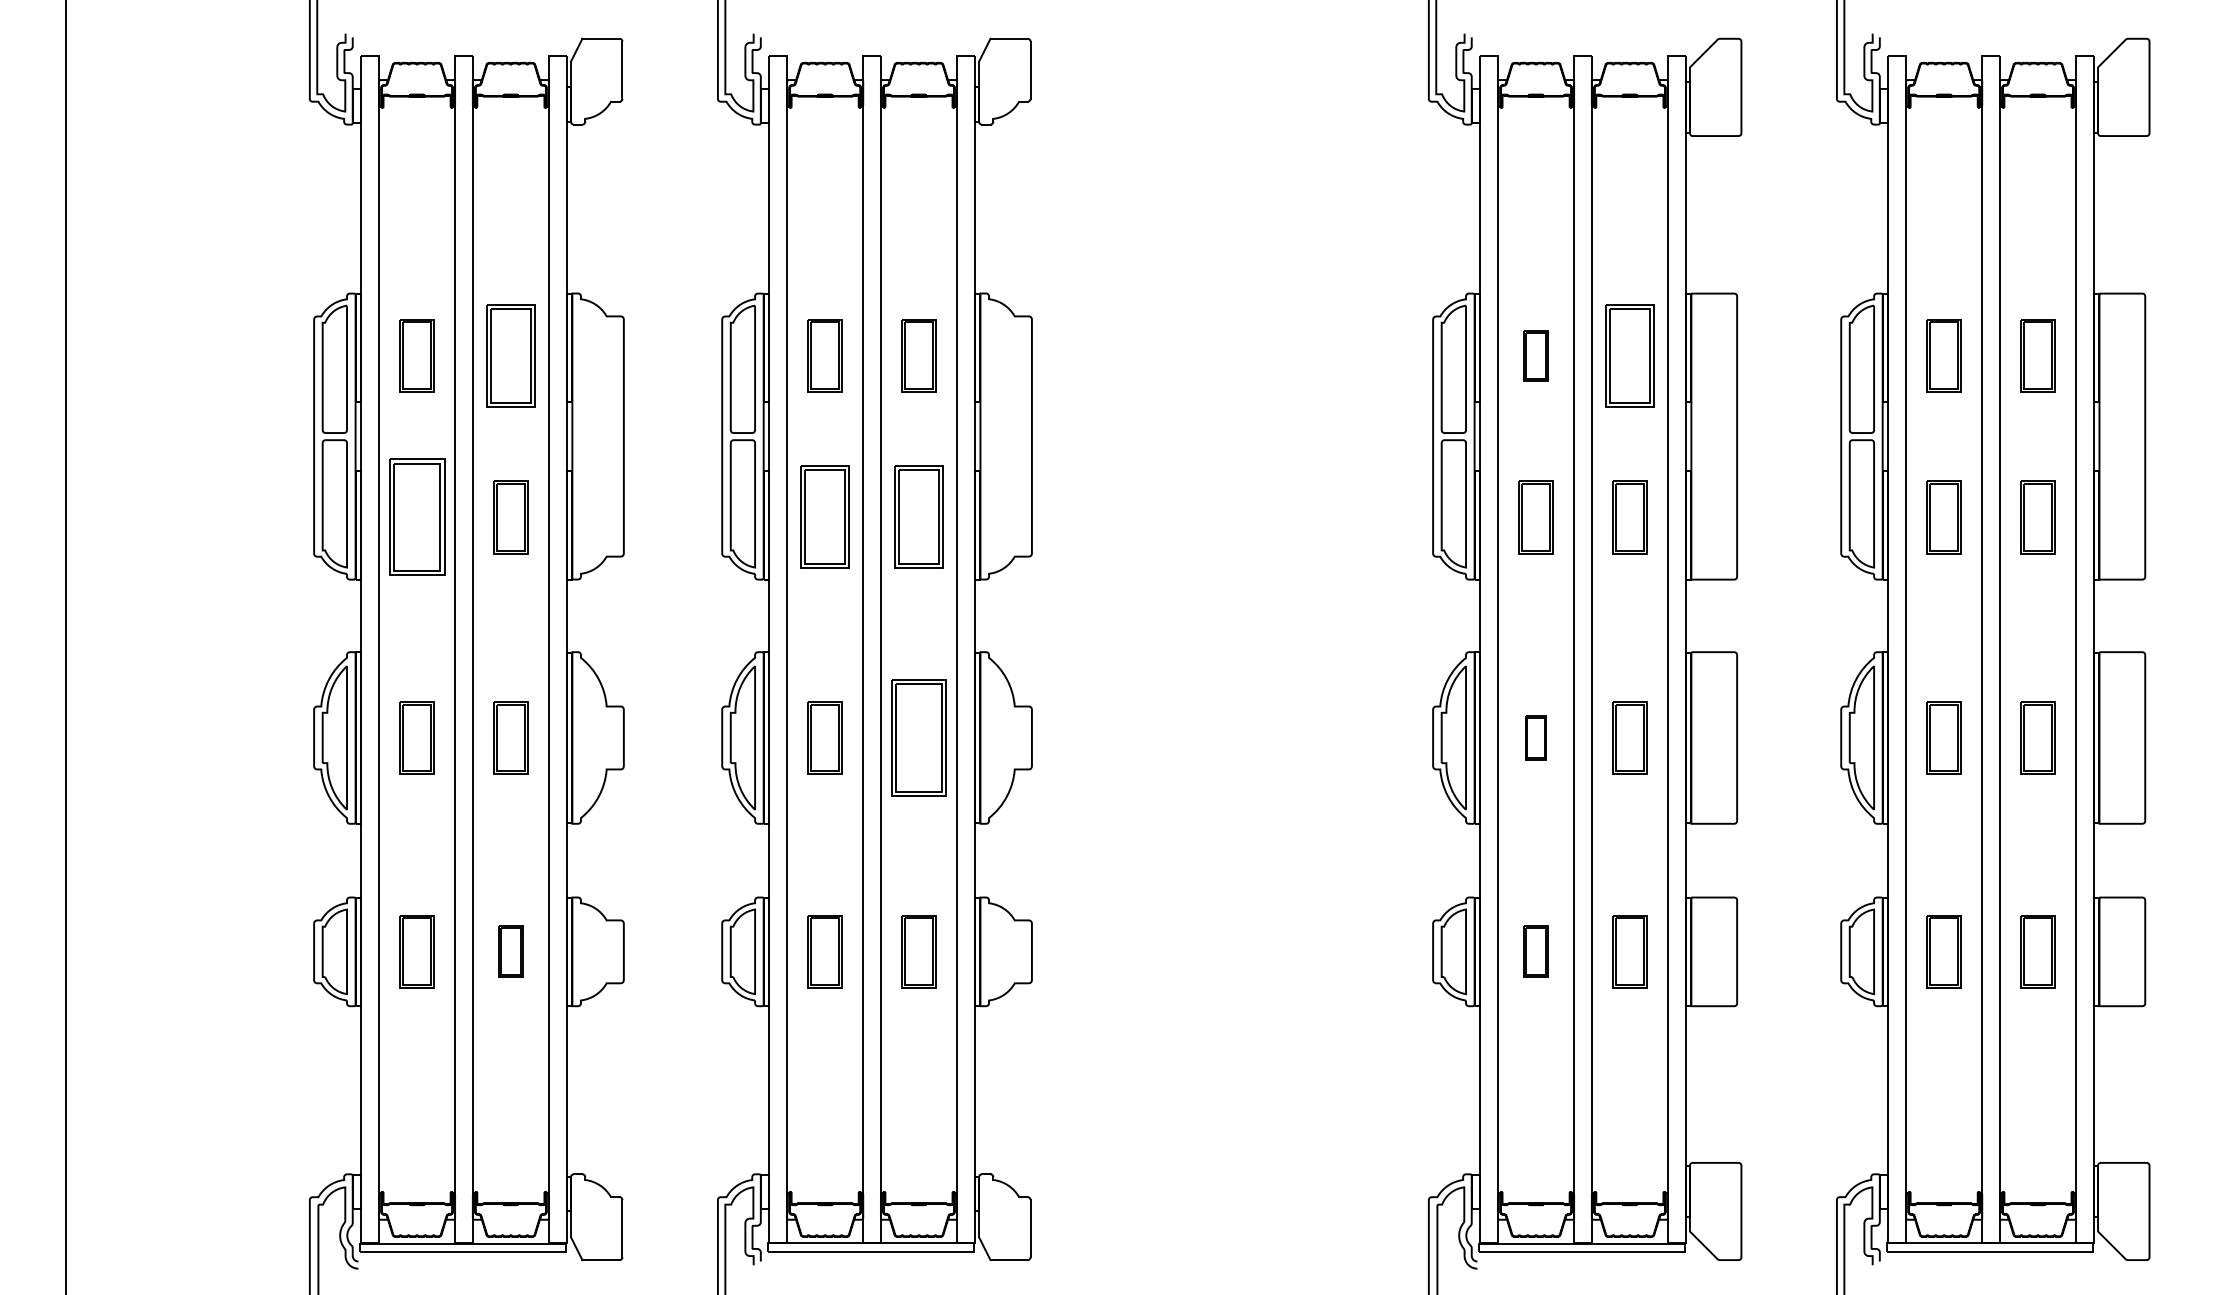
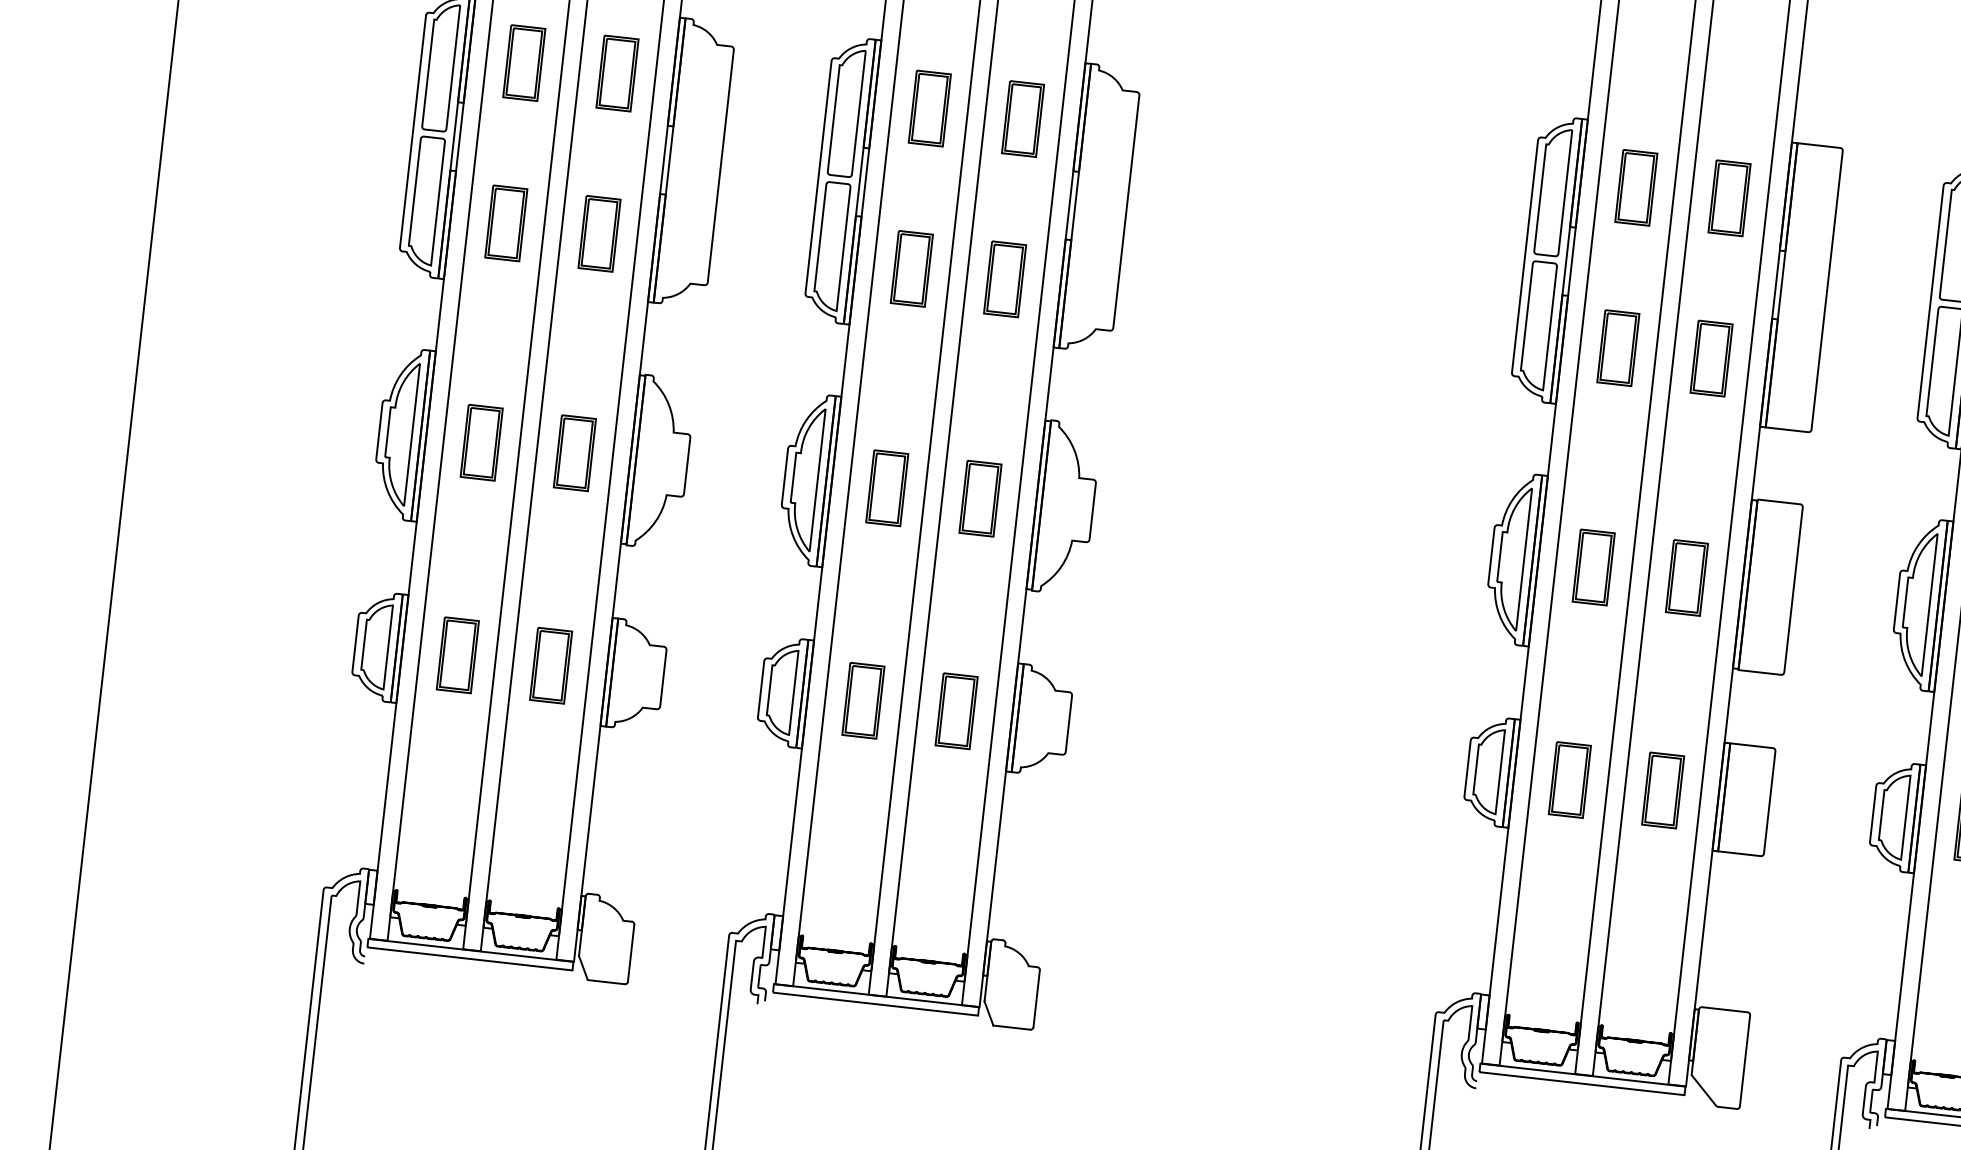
part: (510, 355) -> (617, 73), size x0.71
part: (1535, 355) -> (1635, 187), size x1.43
part: (1629, 355) -> (1729, 197), size x0.71
part: (416, 517) -> (505, 223), size x0.62
part: (824, 517) -> (911, 269), size x0.71
part: (918, 517) -> (1004, 279), size x0.71
part: (918, 737) -> (980, 498), size x0.62
part: (1535, 737) -> (1593, 566), size x1.67
part: (510, 951) -> (550, 665), size x1.43
part: (1535, 951) -> (1569, 779), size x1.43

